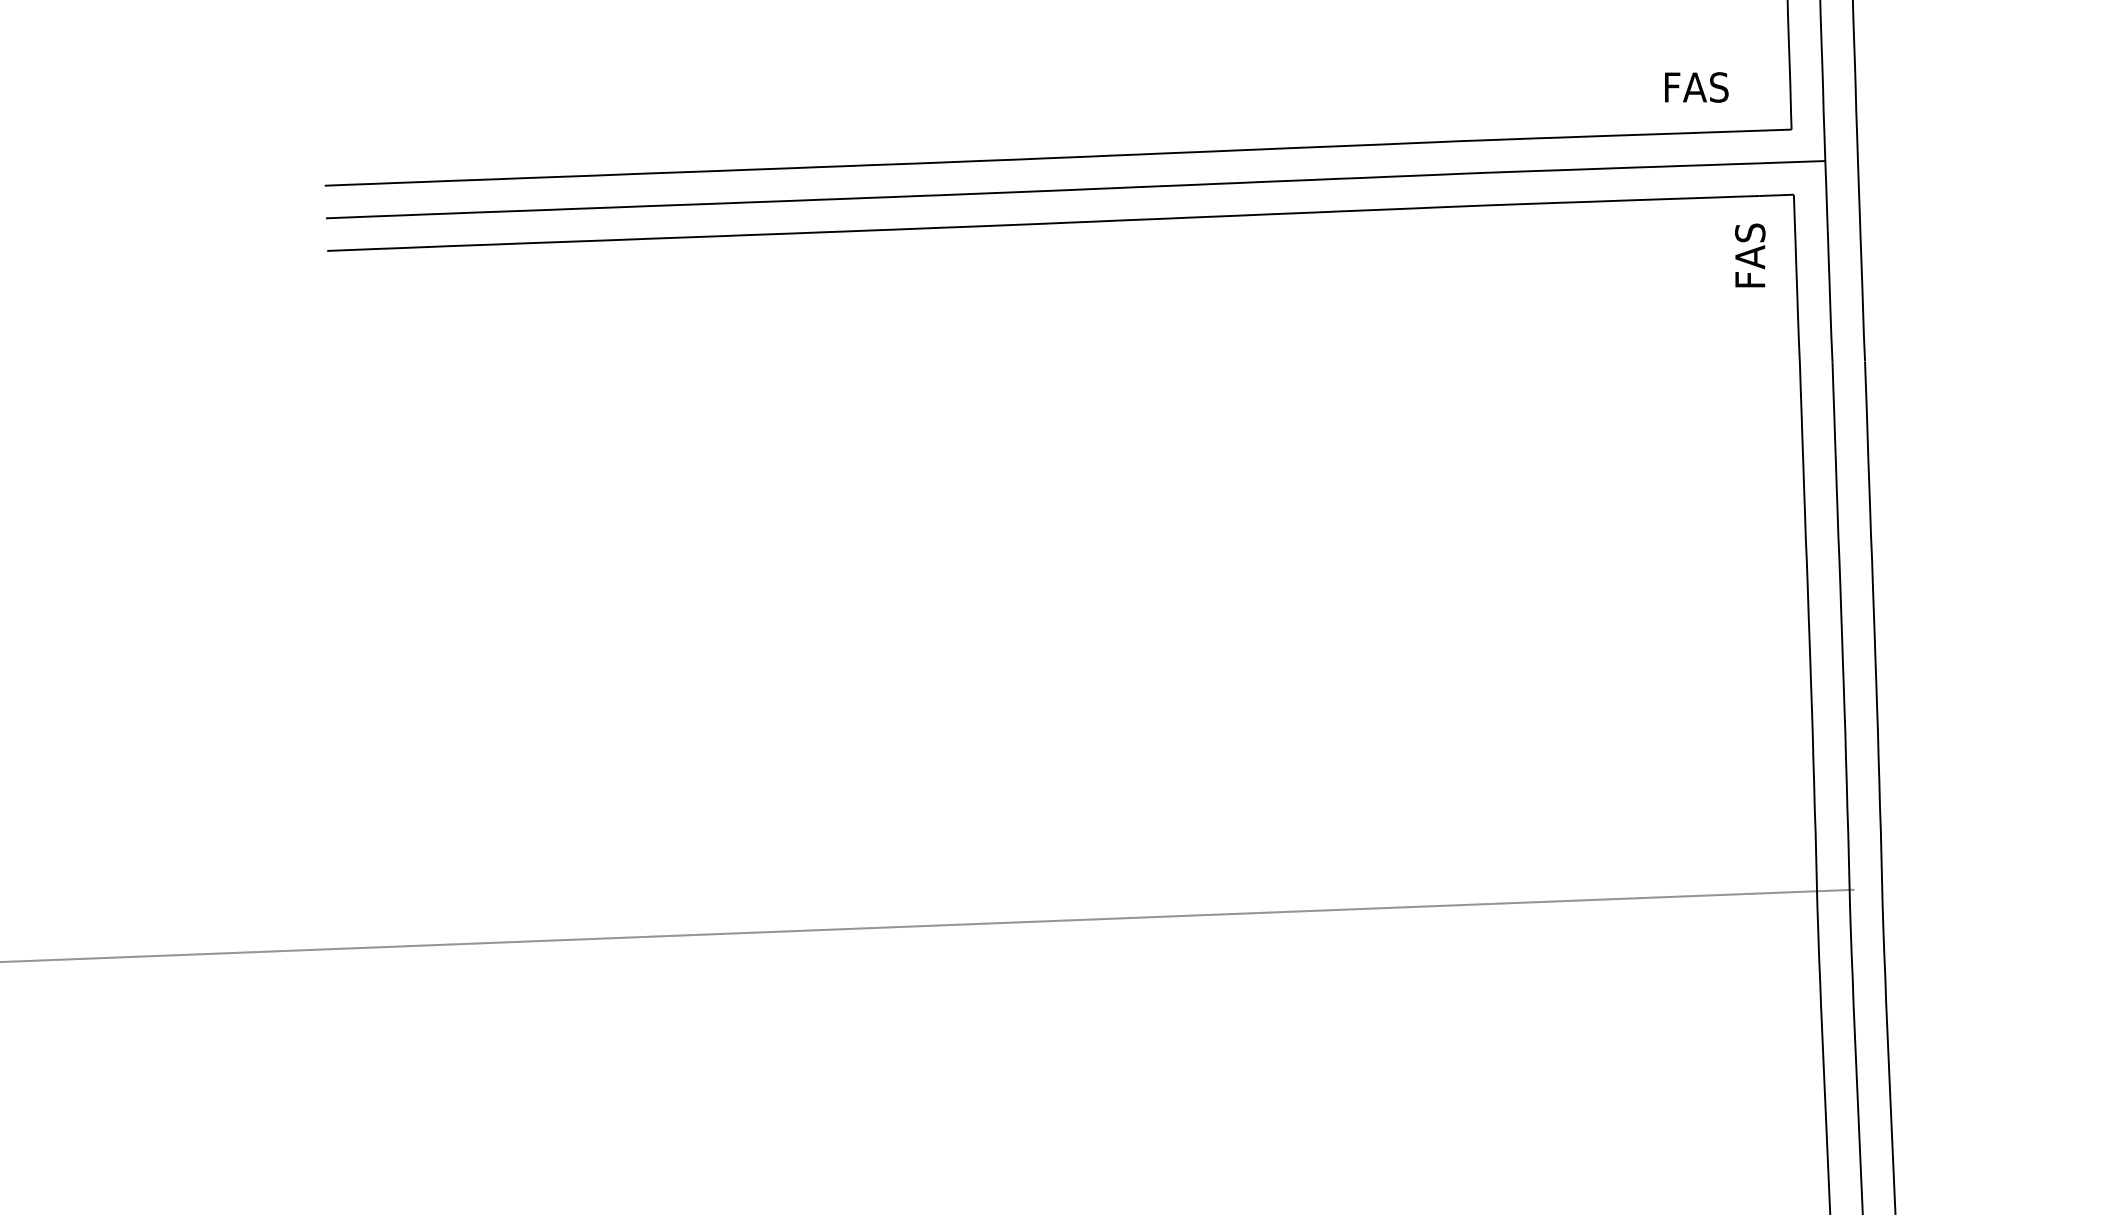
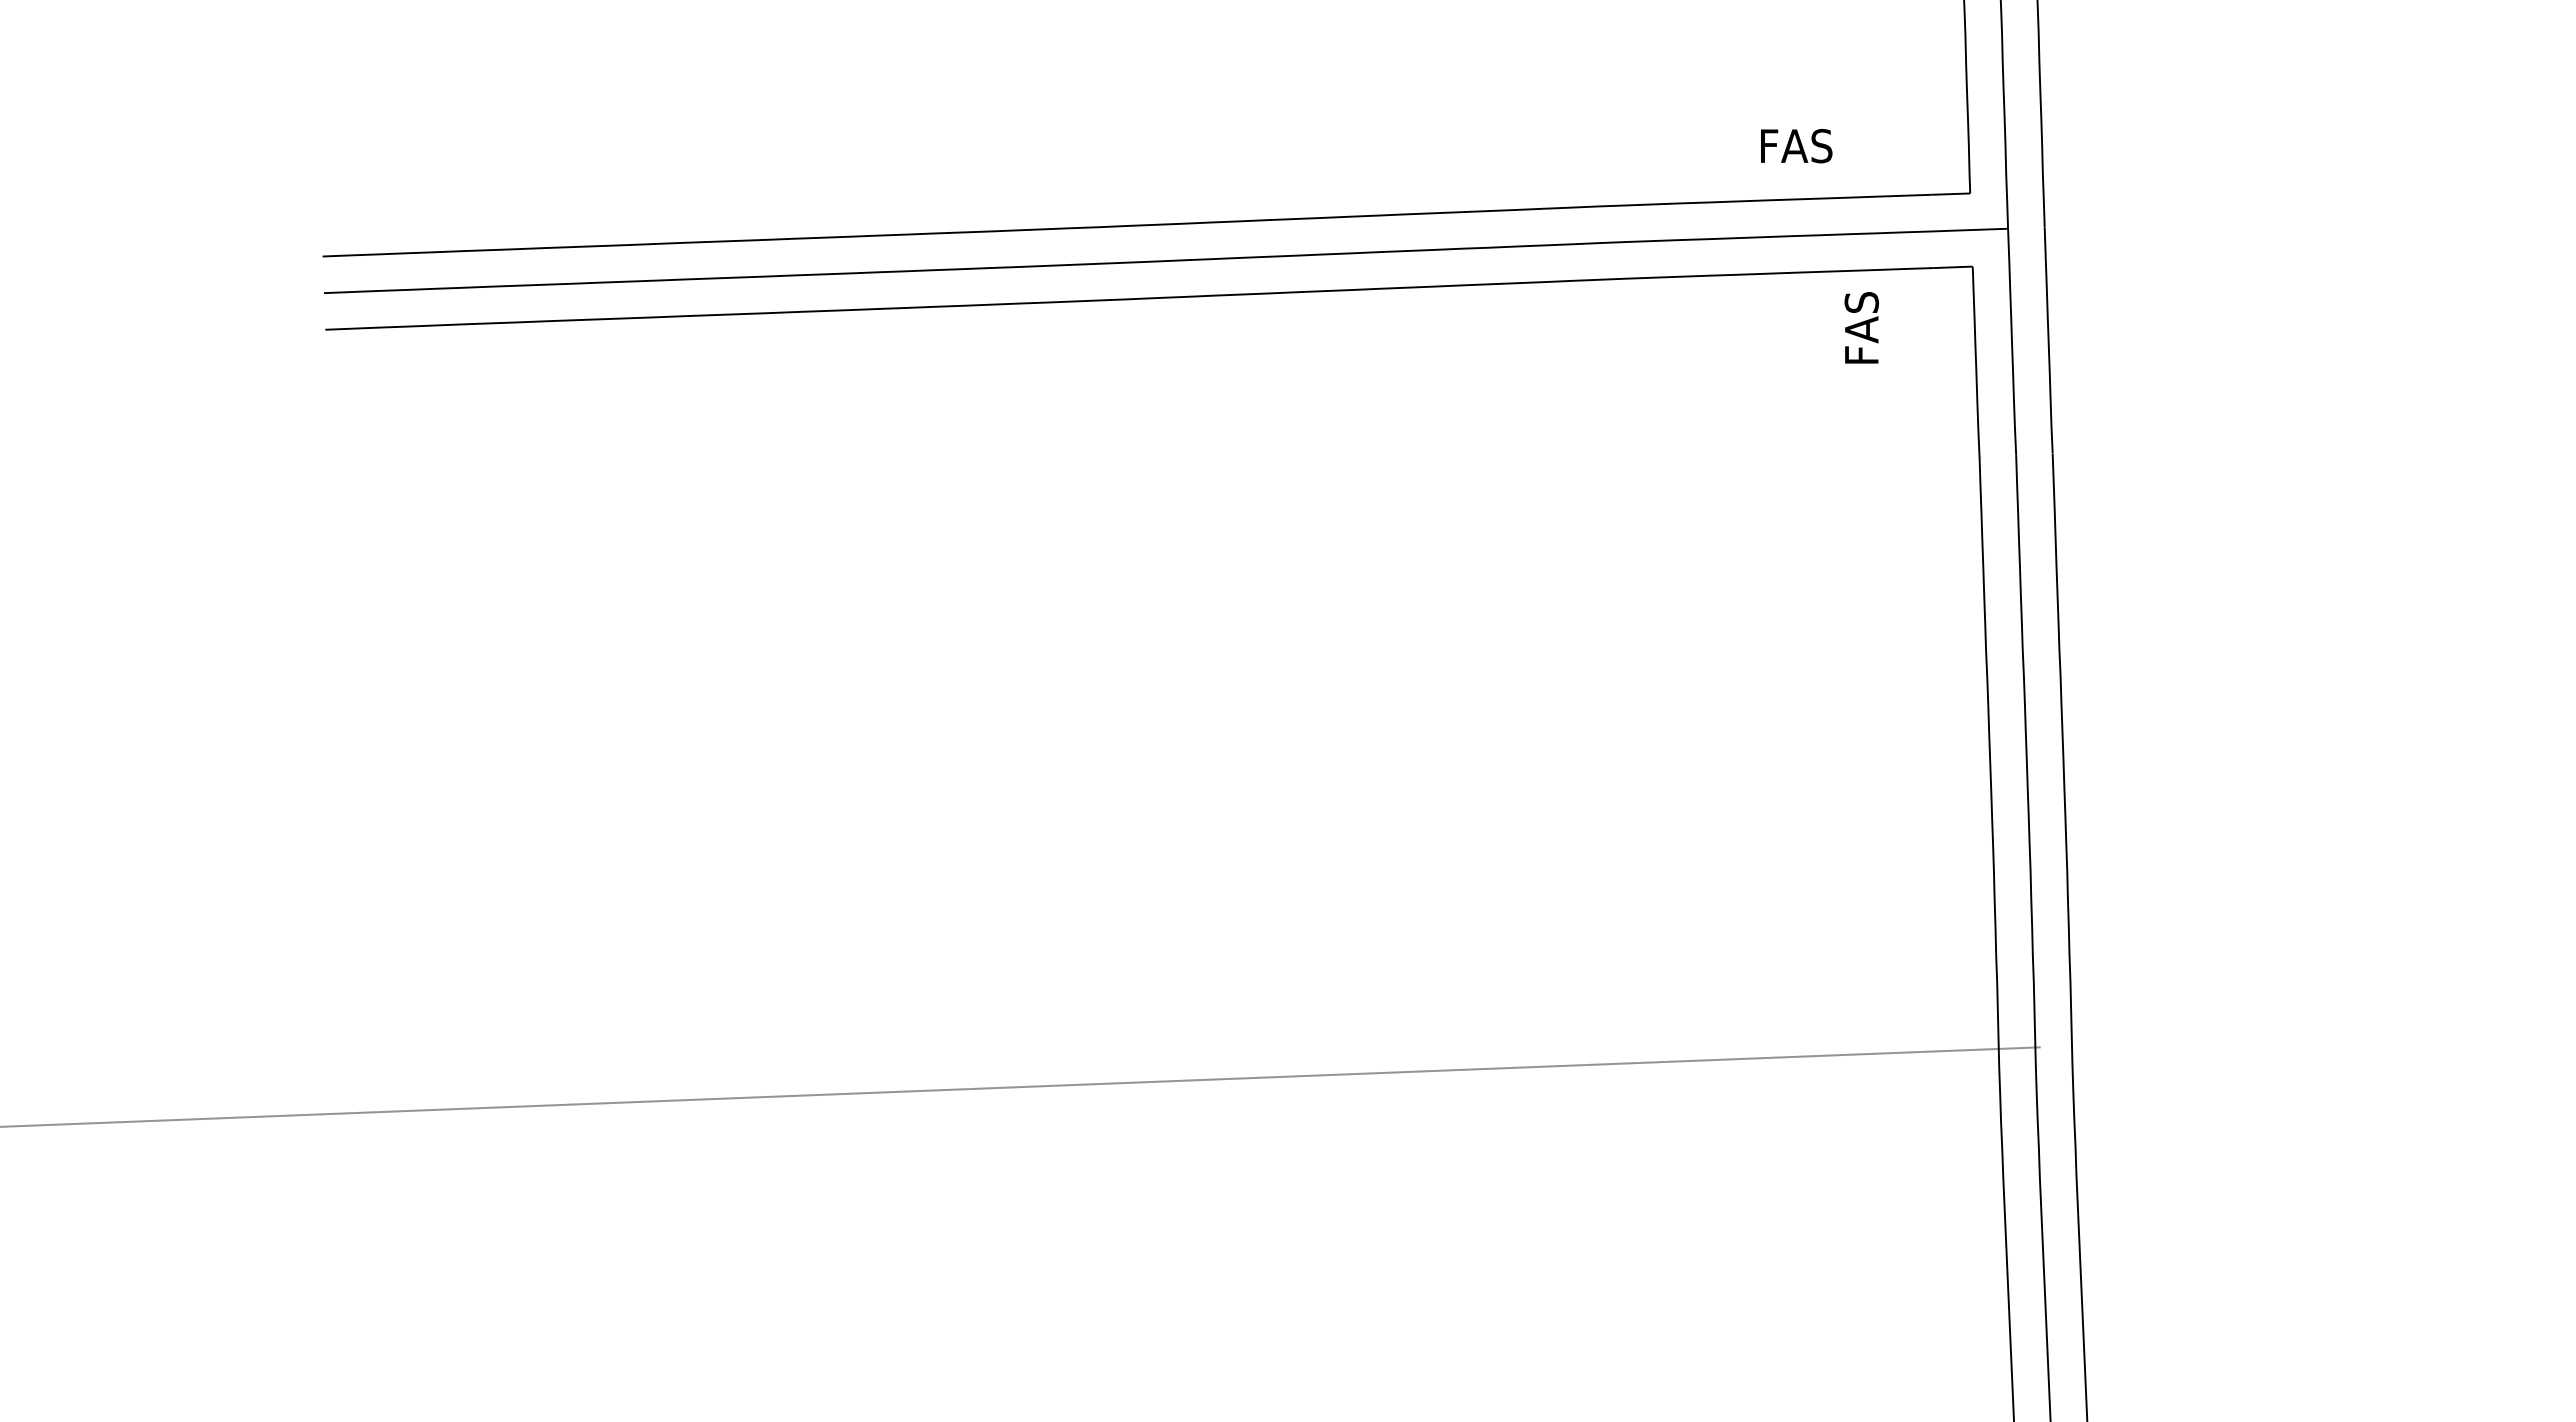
text: (1696, 87) -> (1796, 146), moved
text: (1750, 255) -> (1861, 327), moved

